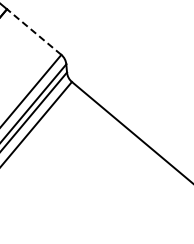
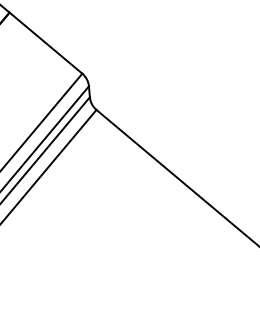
line: (33, 31) -> (45, 42), dashed -> solid

